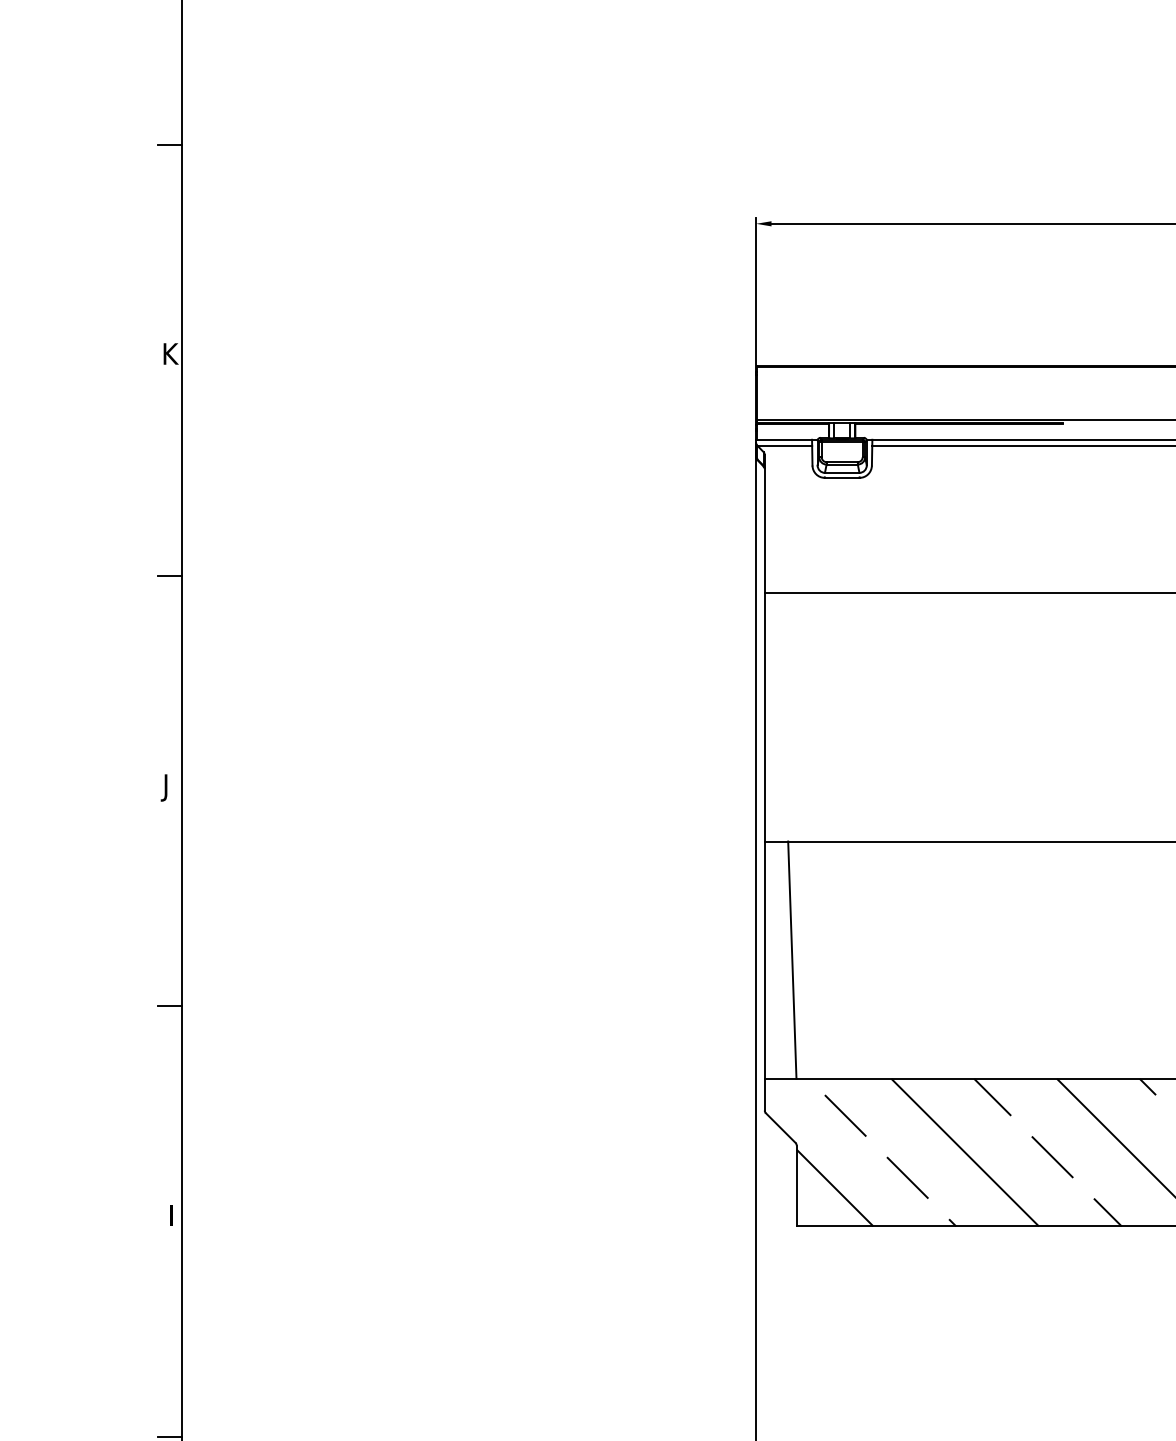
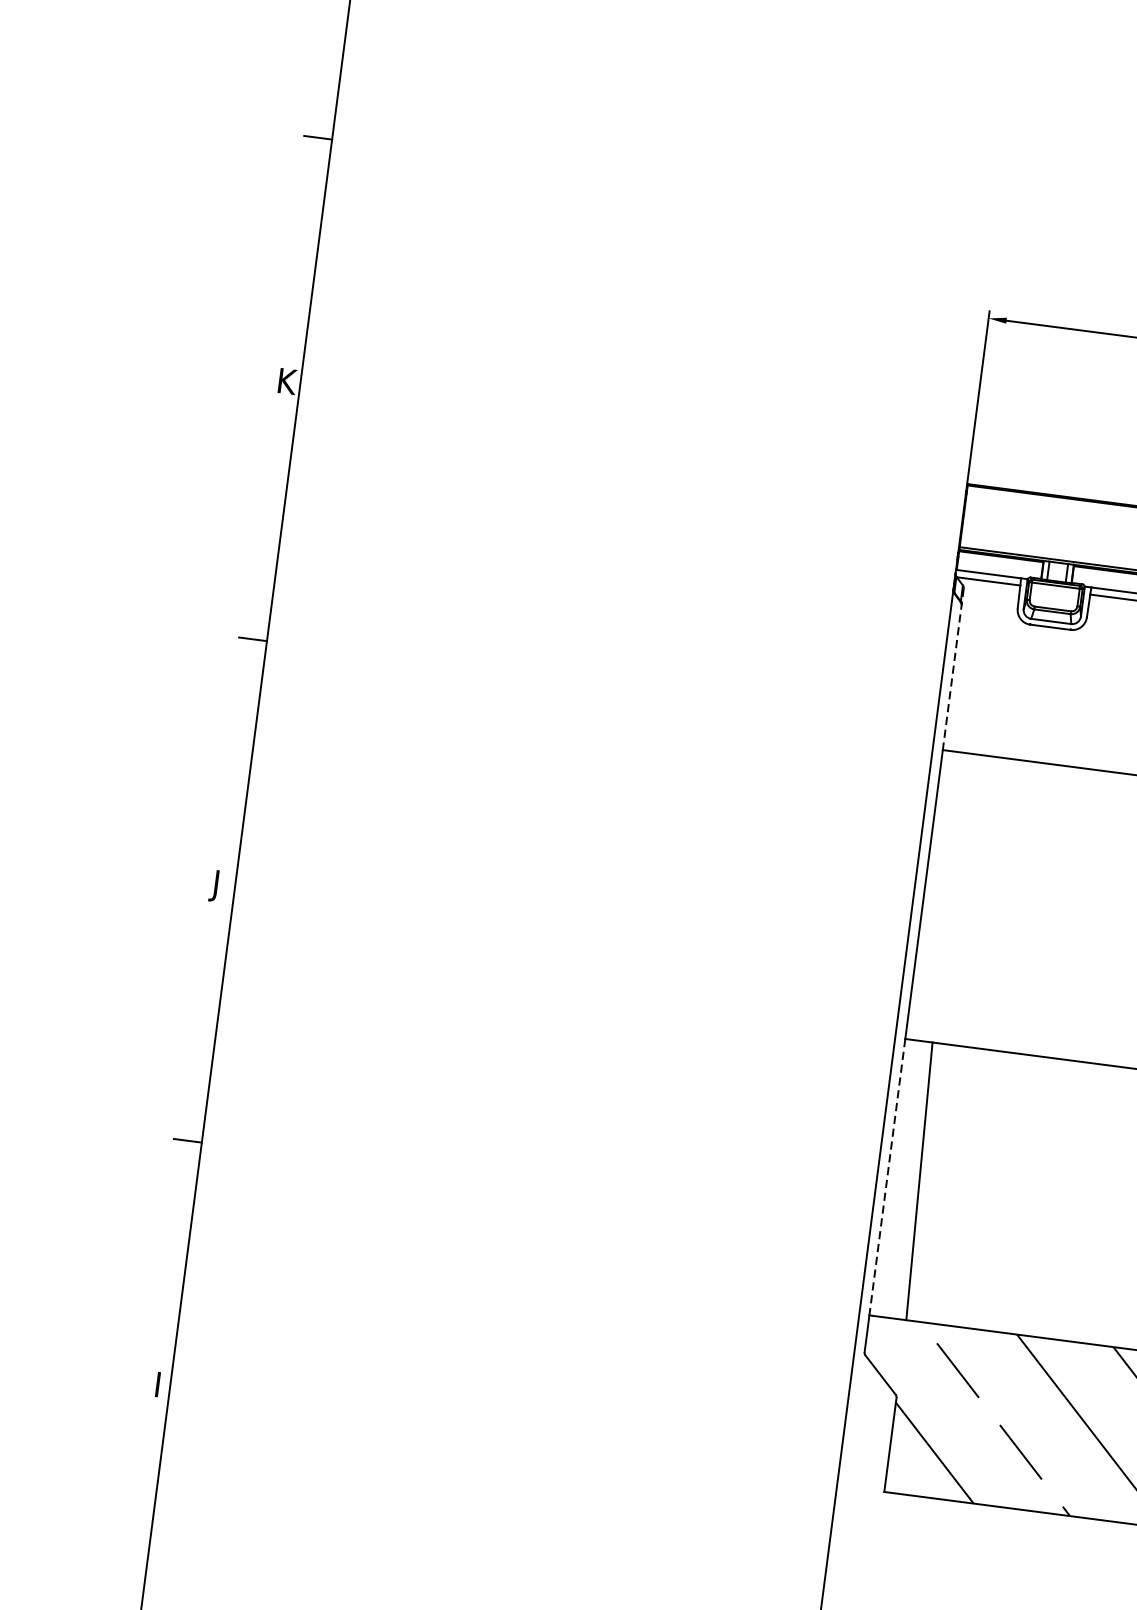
line: (764, 524) -> (952, 669), solid -> dashed
line: (764, 960) -> (886, 1177), solid -> dashed

